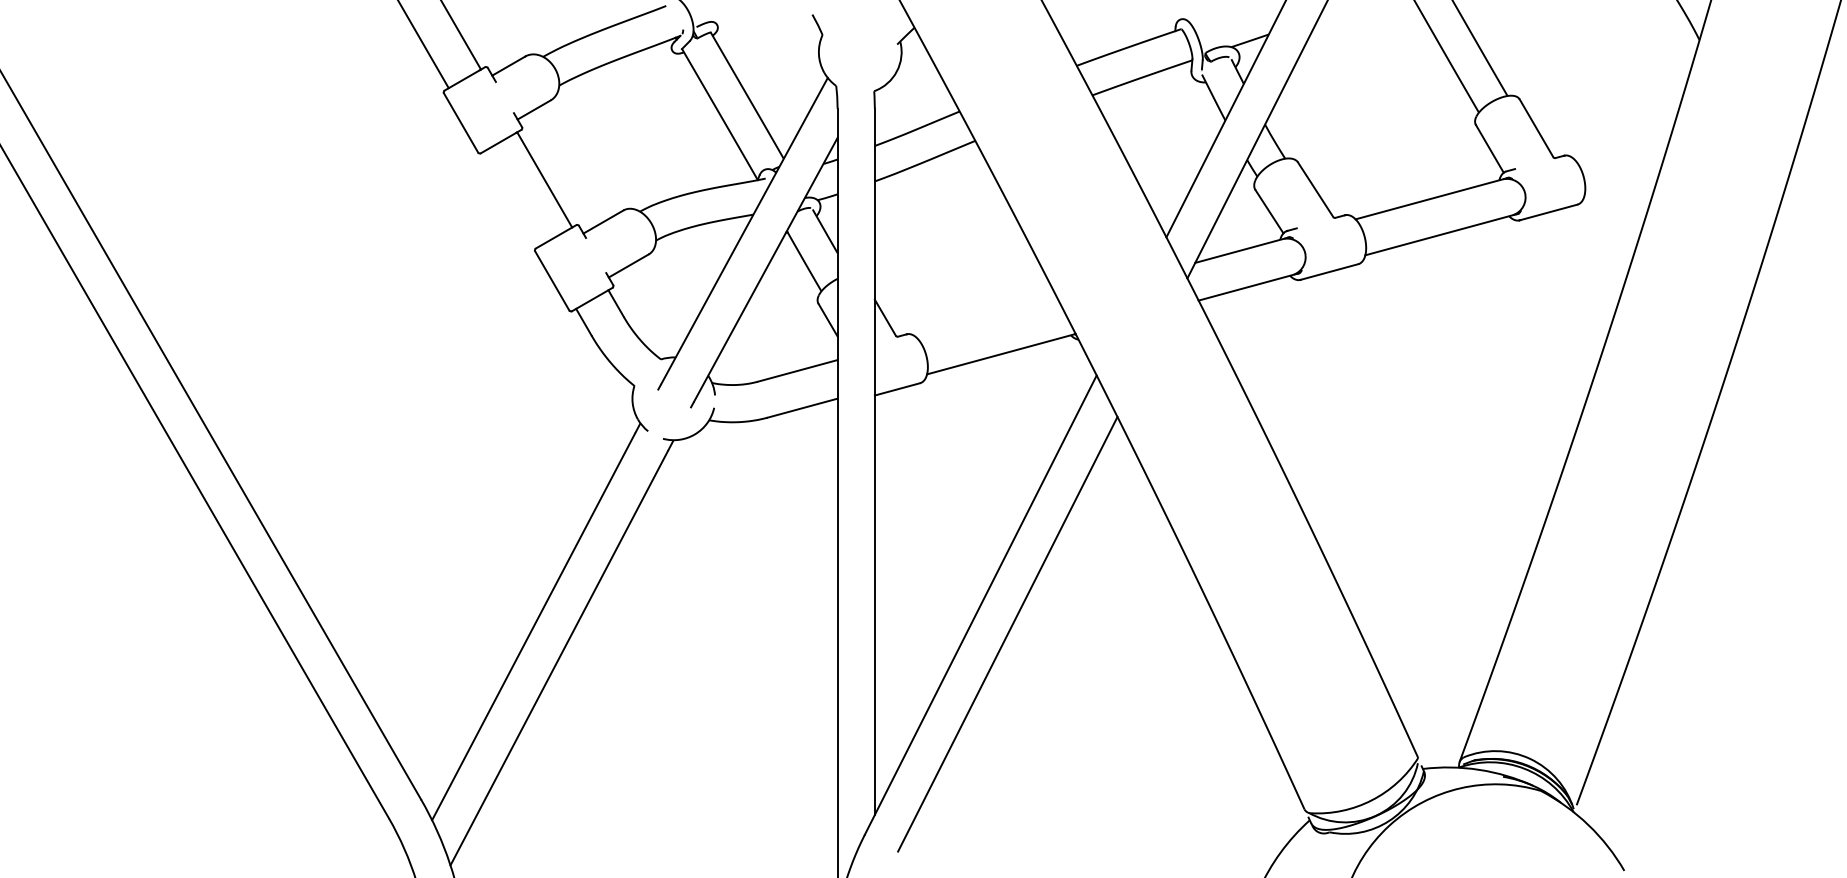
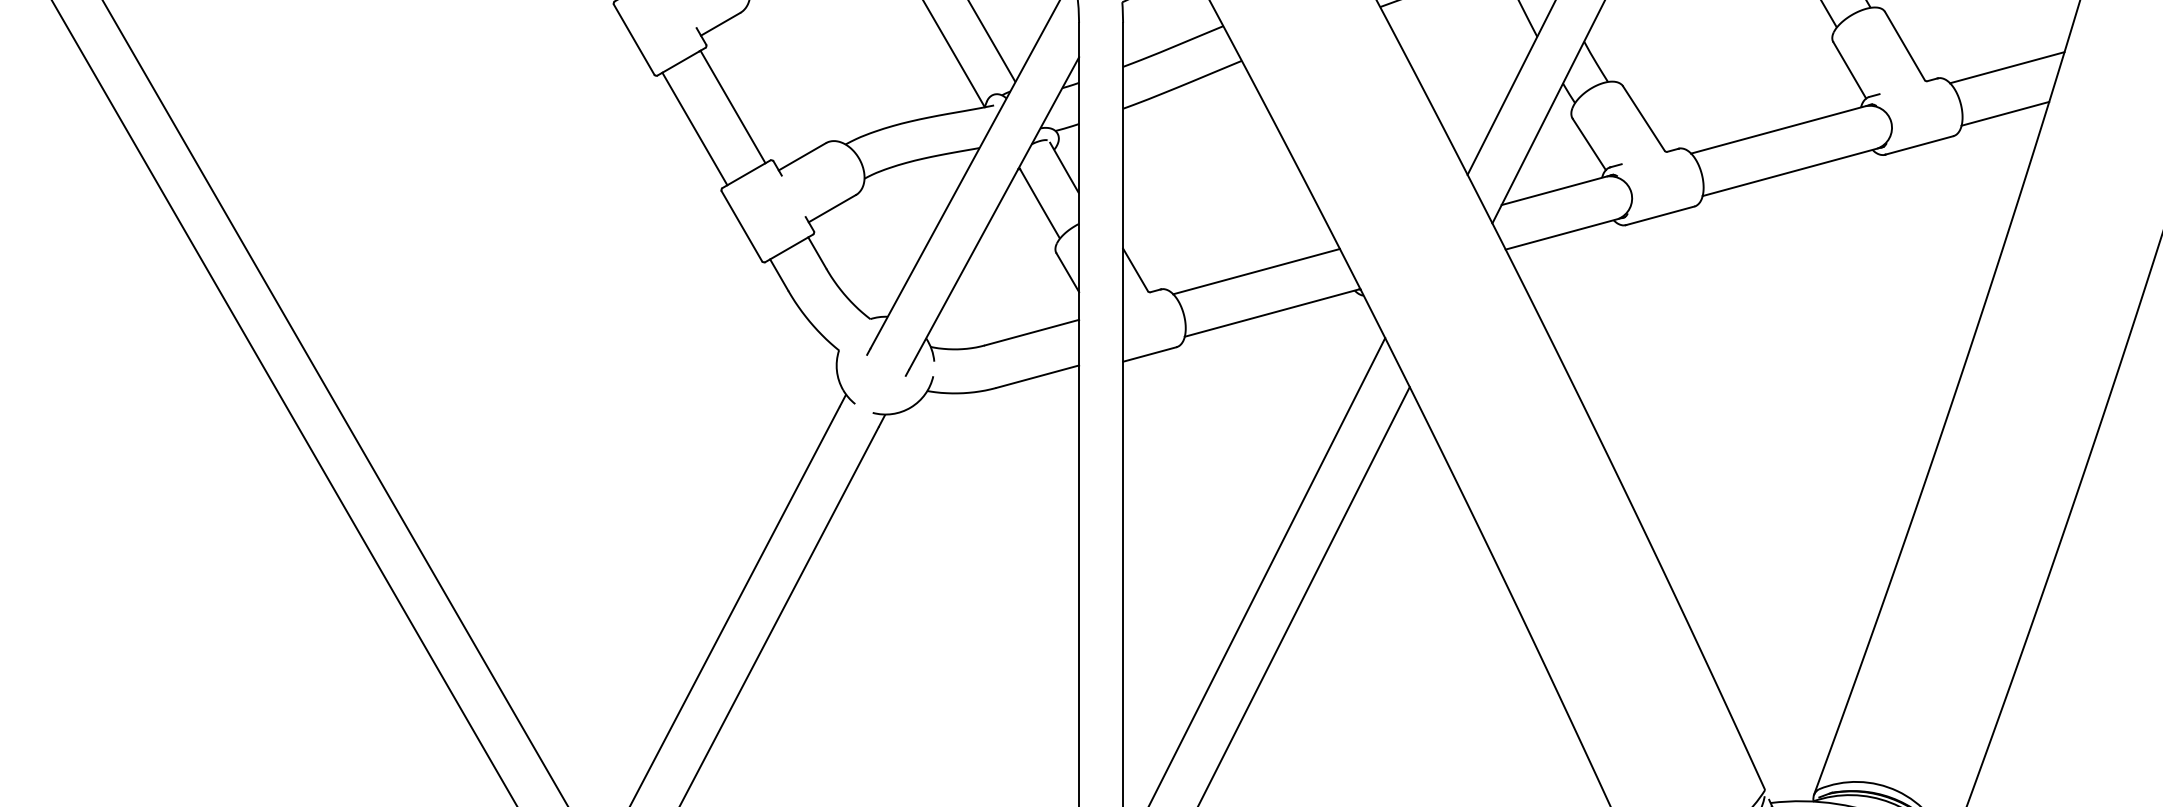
line: (1622, 146) -> (2006, 67), added
line: (1621, 185) -> (2005, 113), added
line: (511, 198) -> (693, 128), added
line: (987, 319) -> (1256, 271), added

